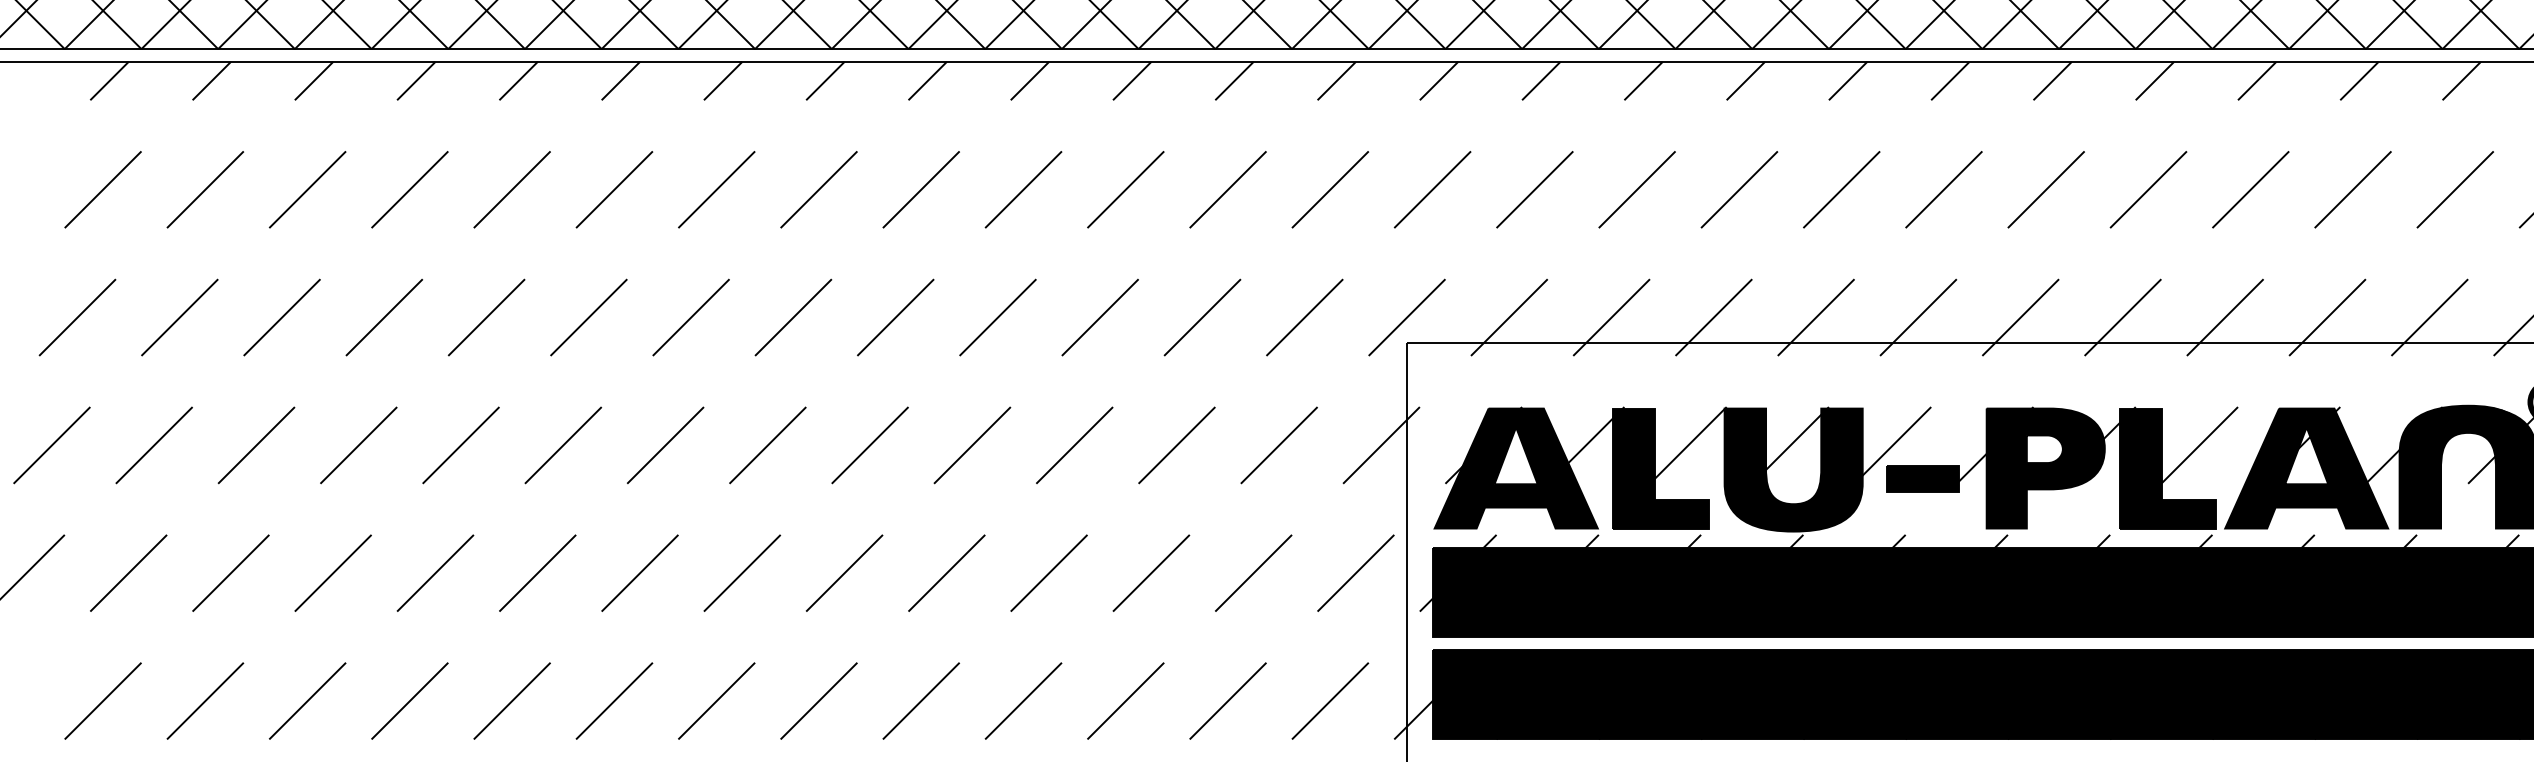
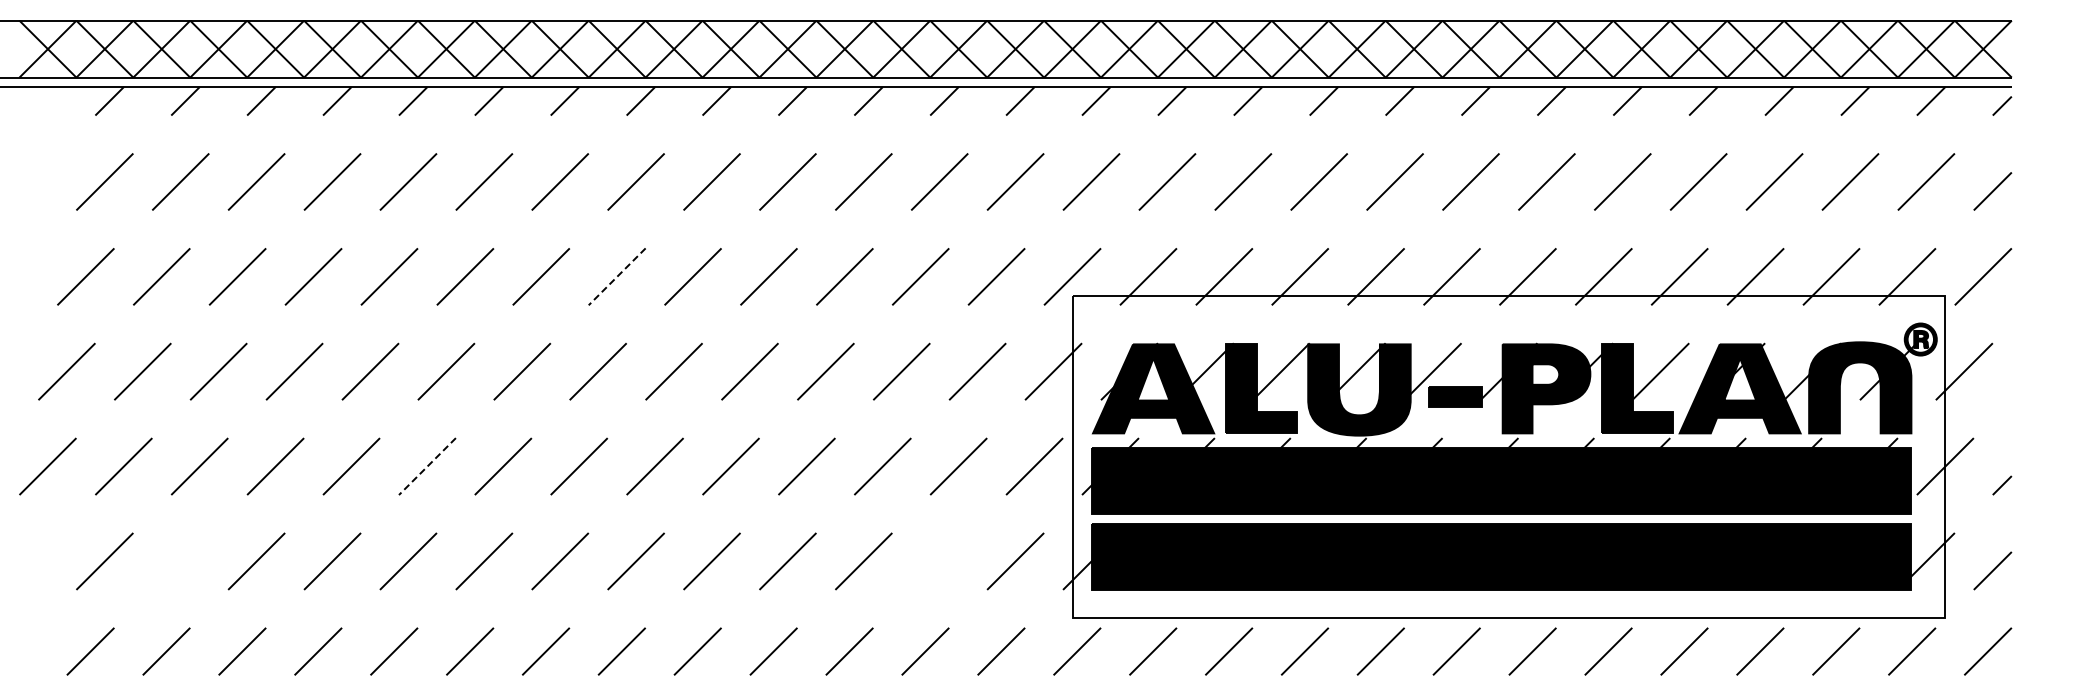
line: (792, 318) -> (616, 277), solid -> dashed
line: (537, 573) -> (427, 466), solid -> dashed
line: (205, 701) -> (180, 561), removed
line: (1227, 701) -> (939, 561), removed

